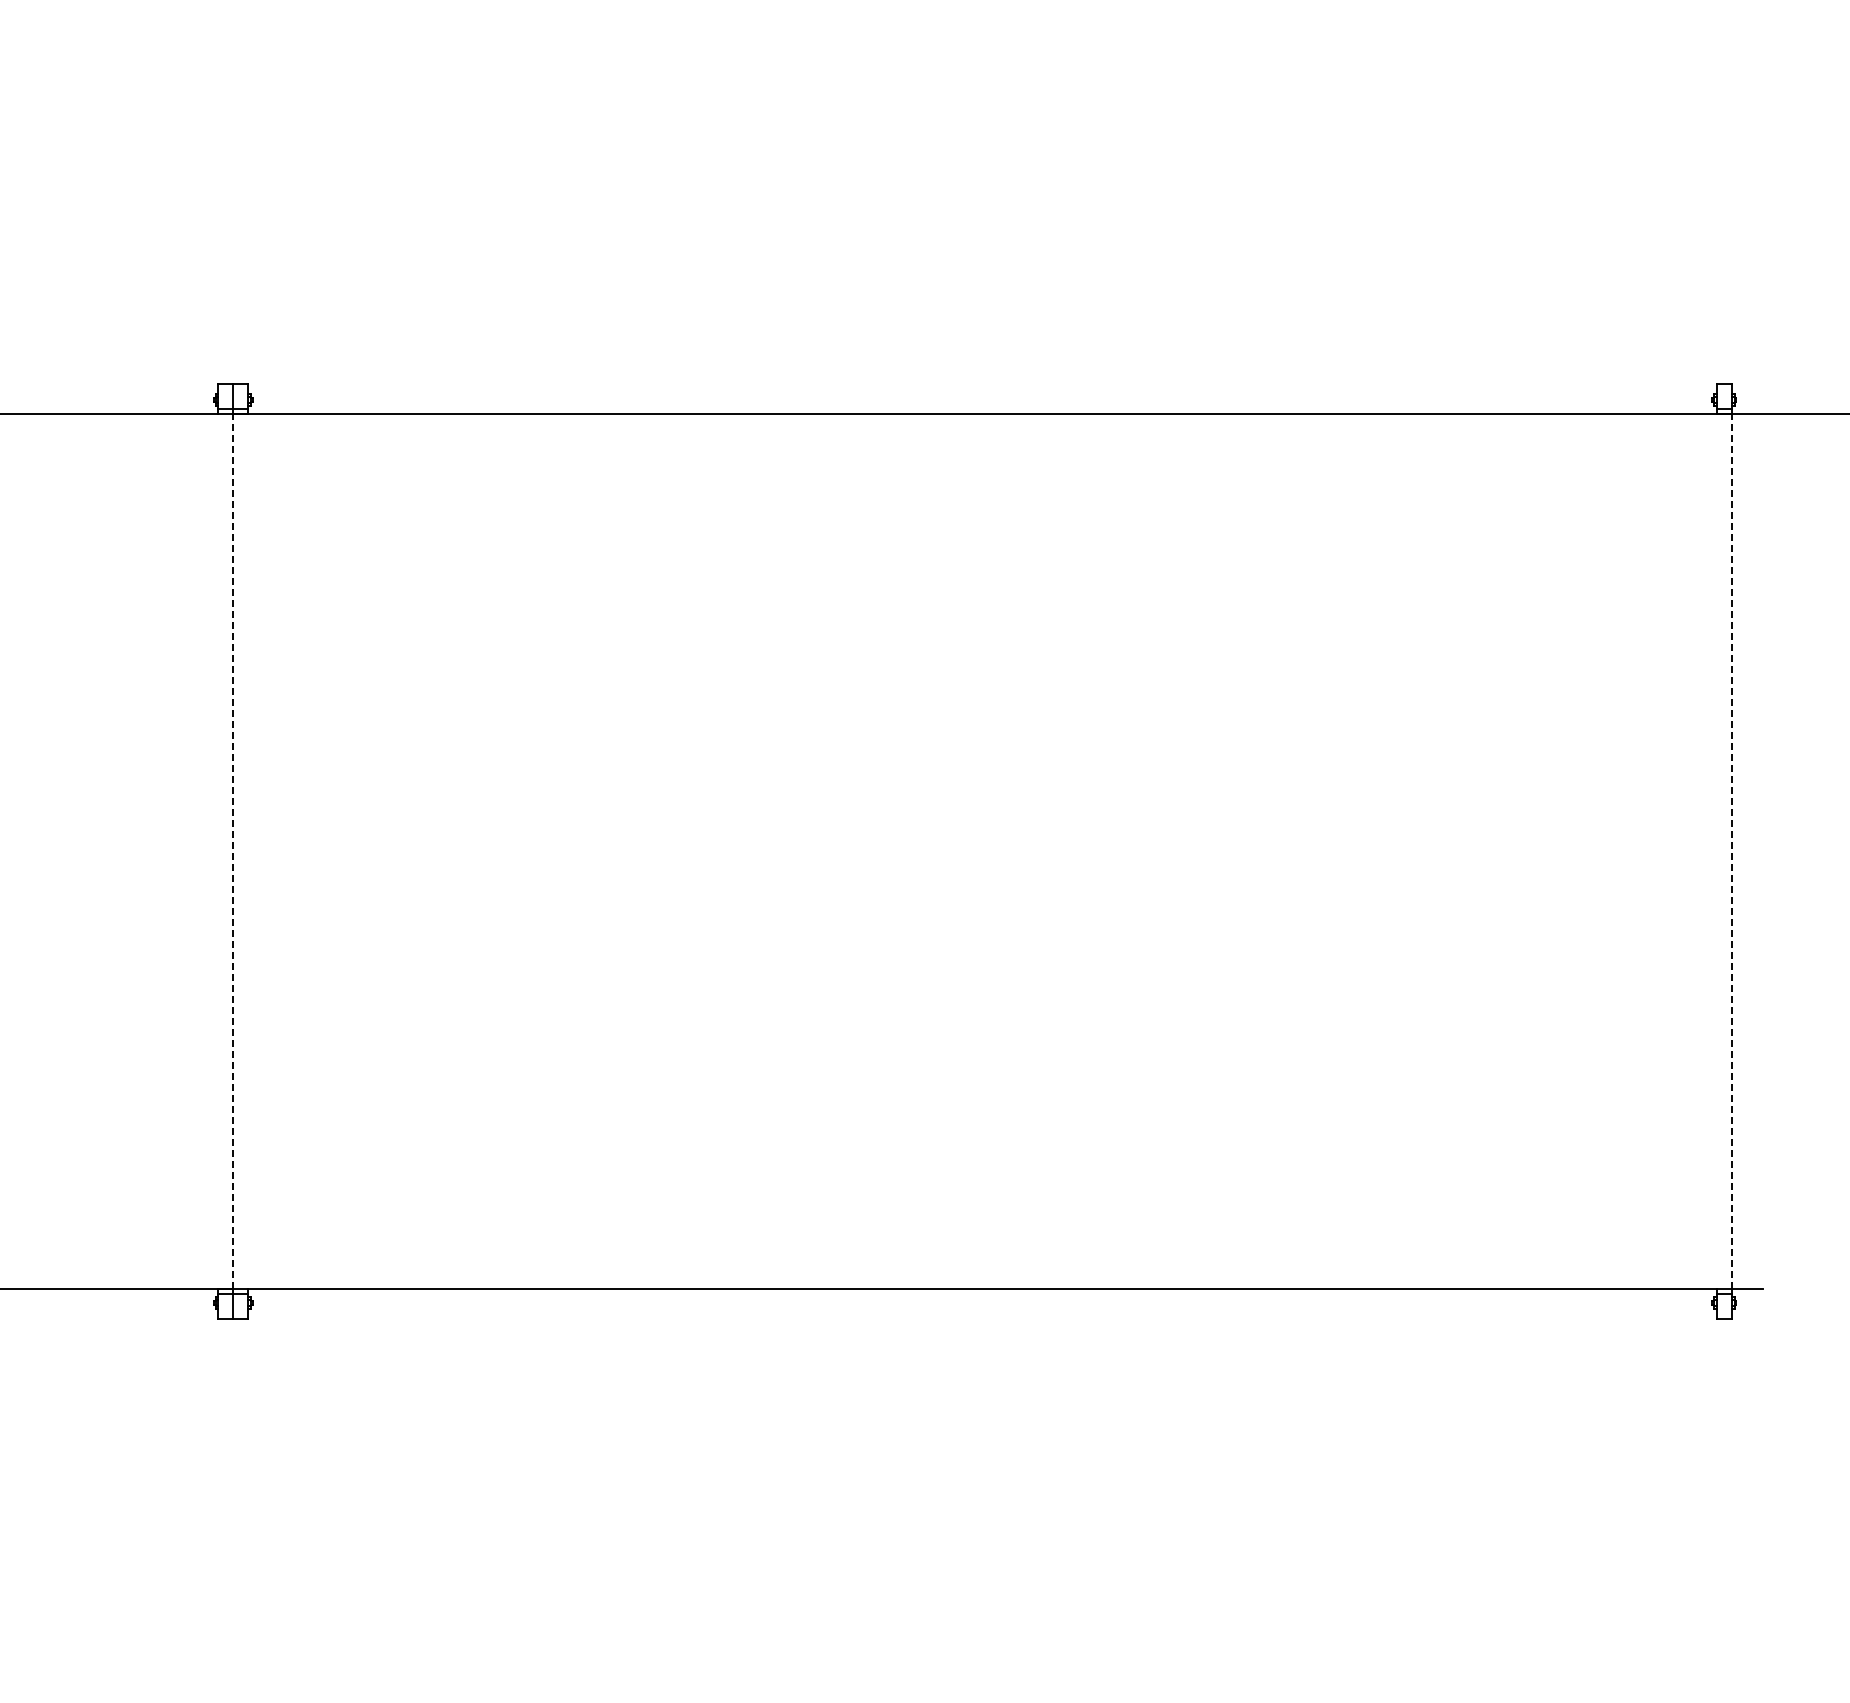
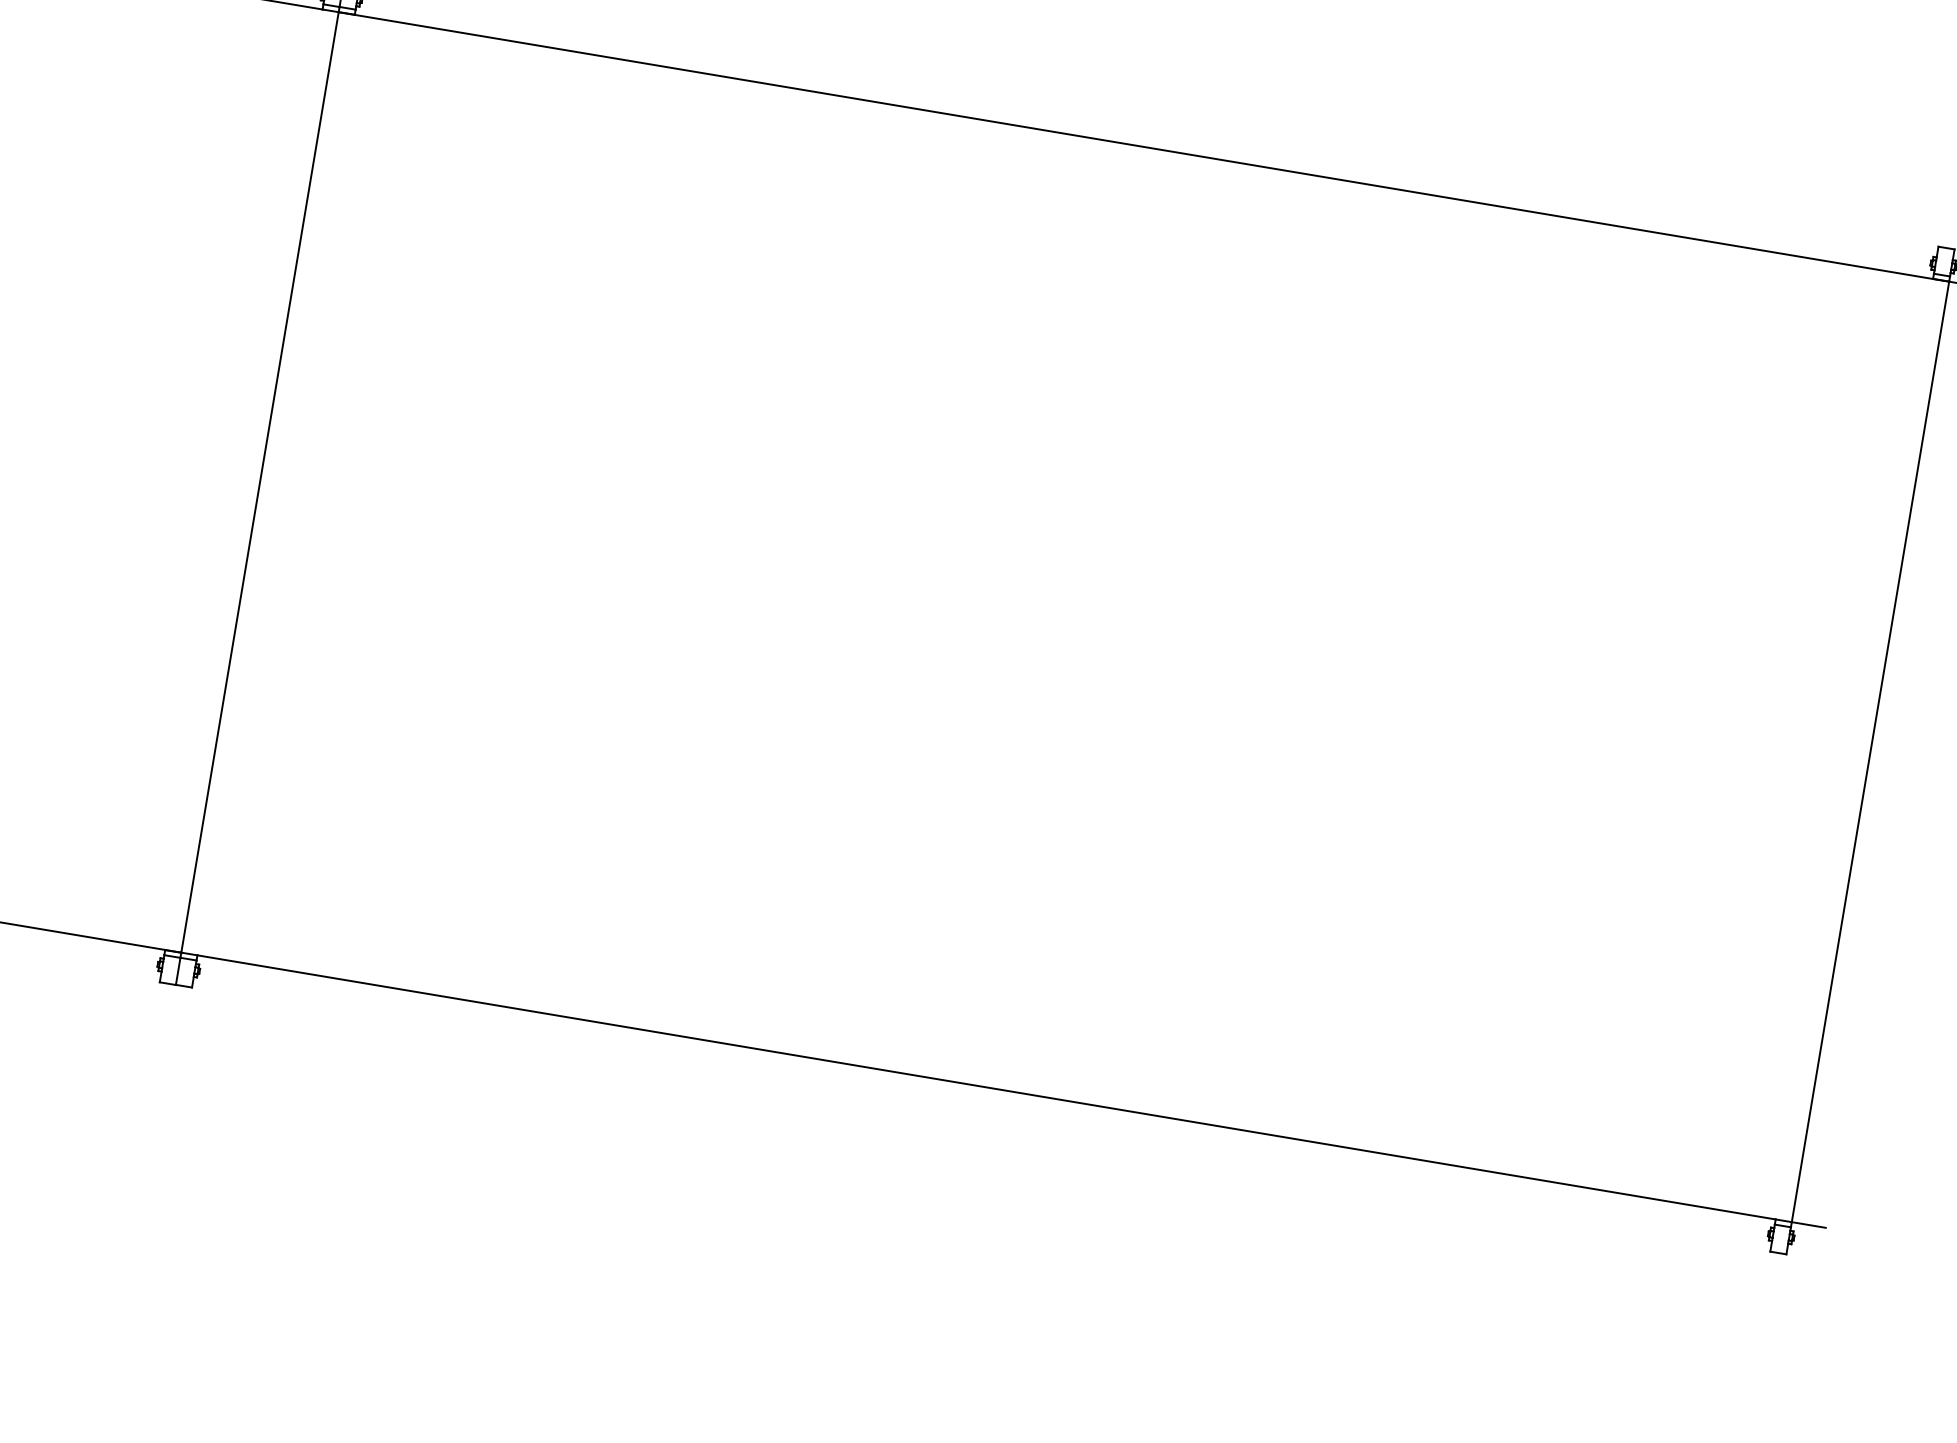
line: (233, 850) -> (260, 481), dashed -> solid
line: (1731, 850) -> (1870, 750), dashed -> solid

